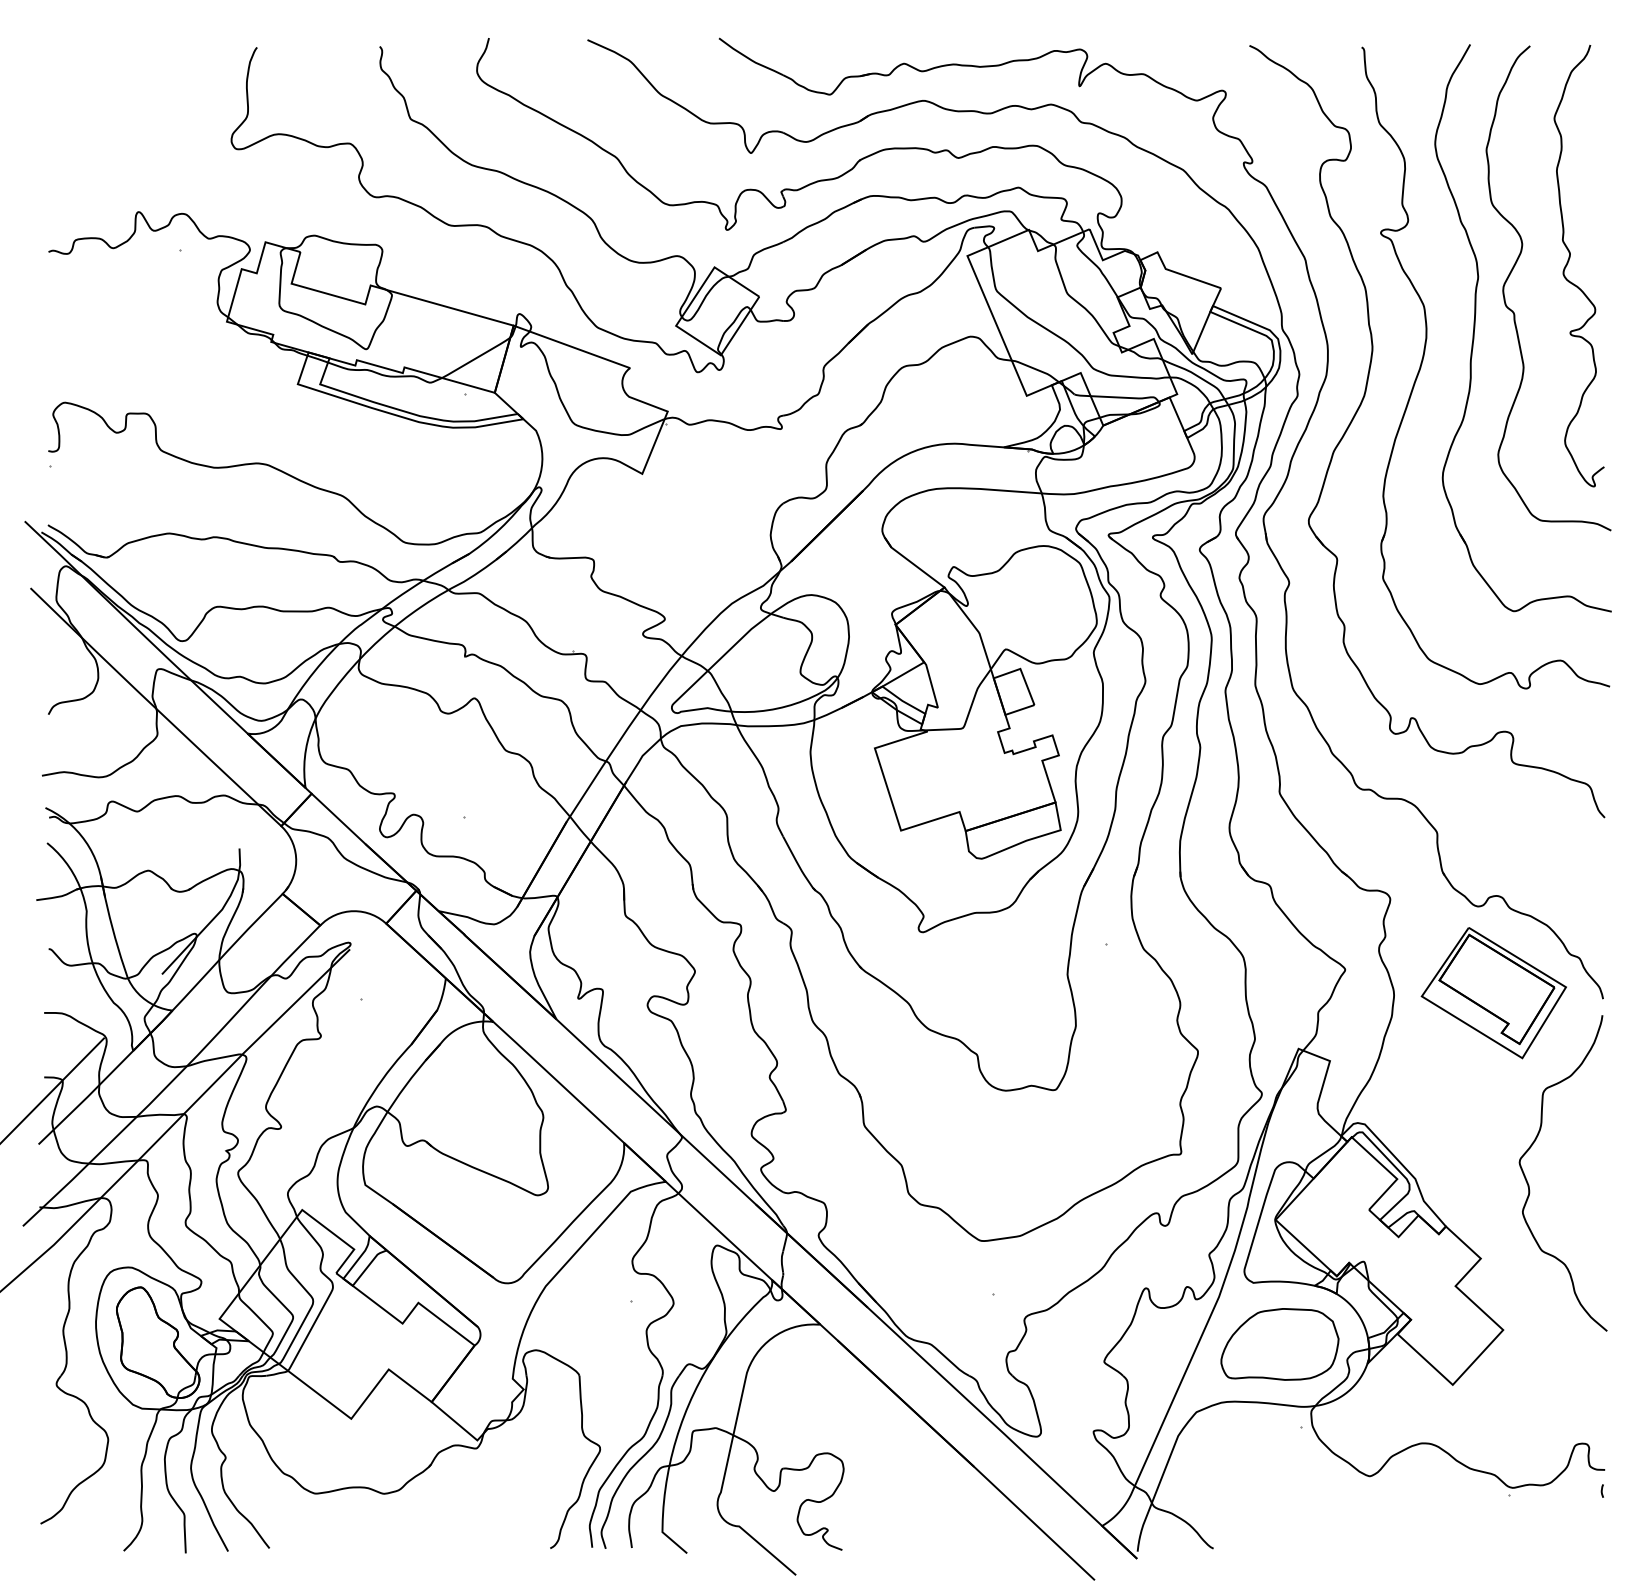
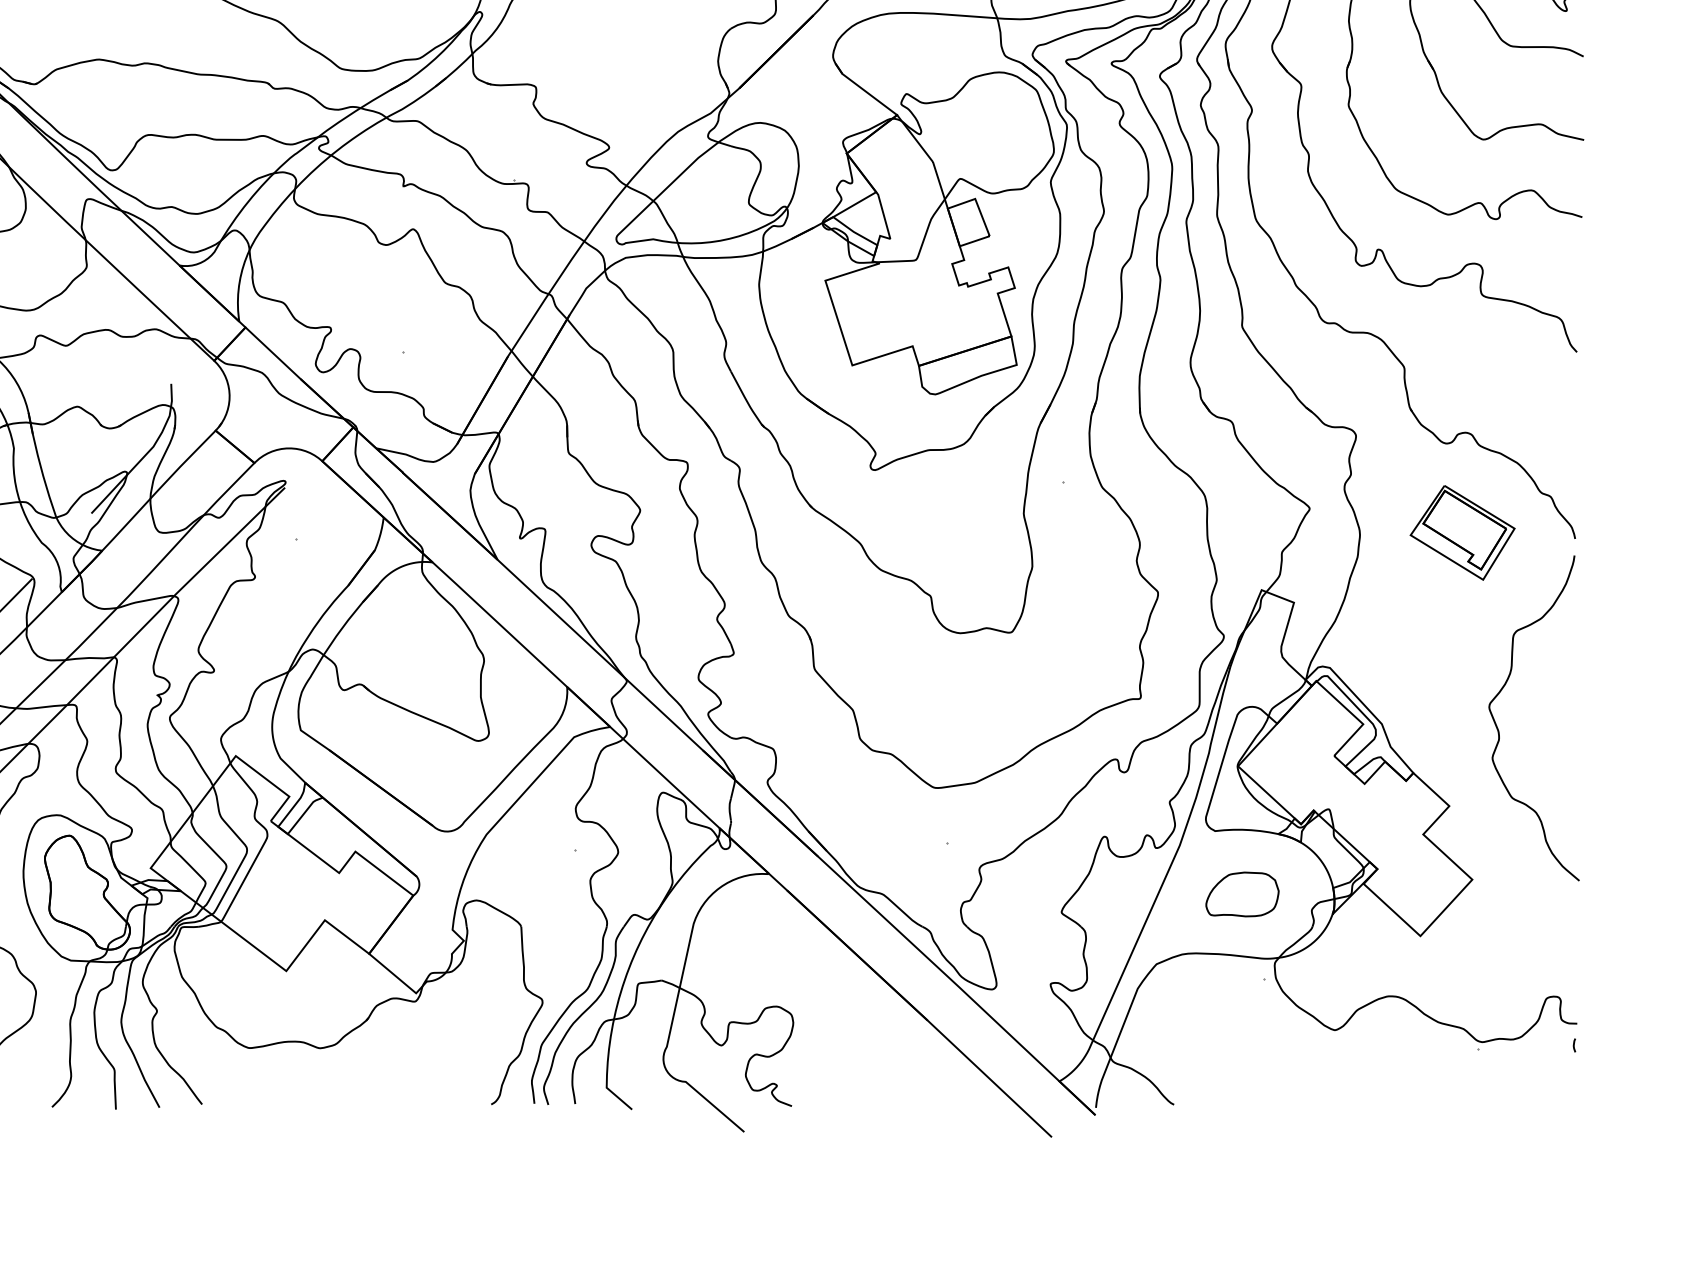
part: (1493, 993) -> (1462, 533), size x0.7
part: (1279, 1344) -> (1242, 894), size x0.6

